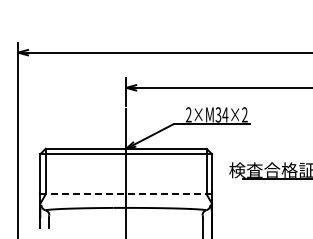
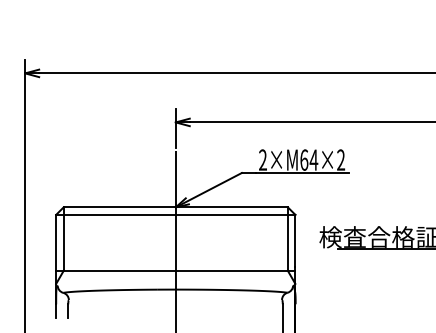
text: (218, 114) -> (304, 159), 2×M34×2 -> 2×M64×2
line: (126, 194) -> (176, 270), dashed -> solid

